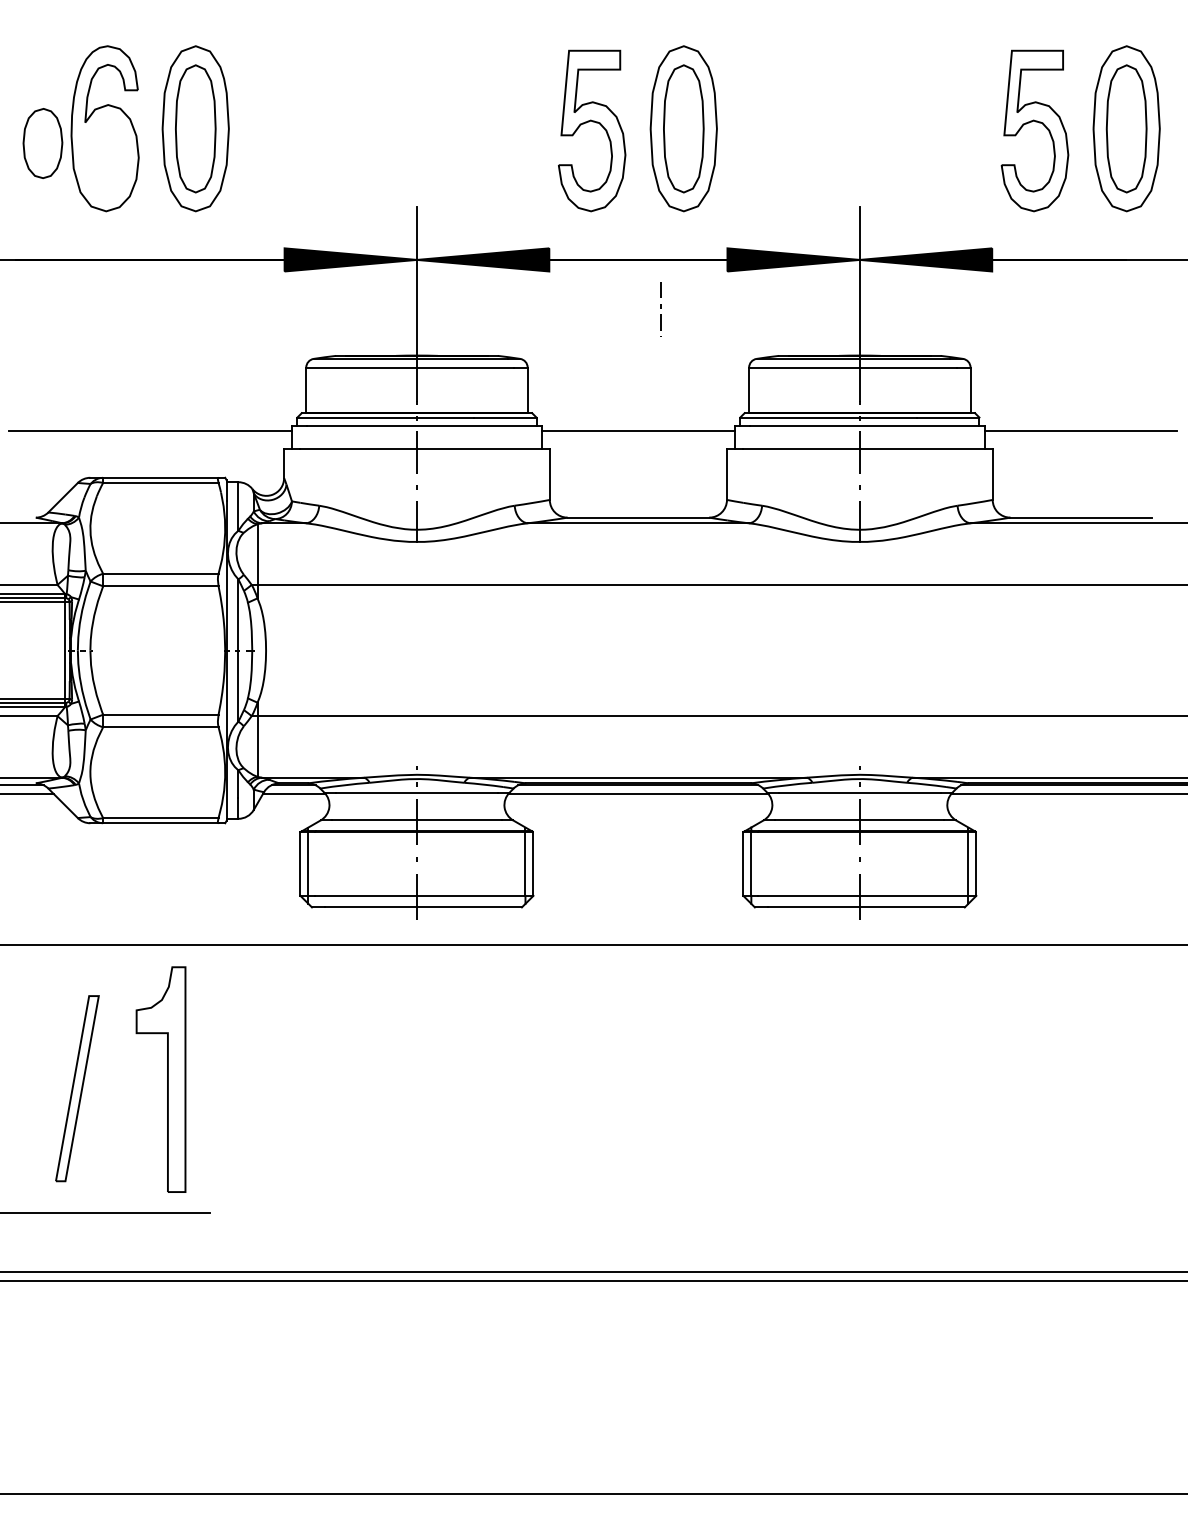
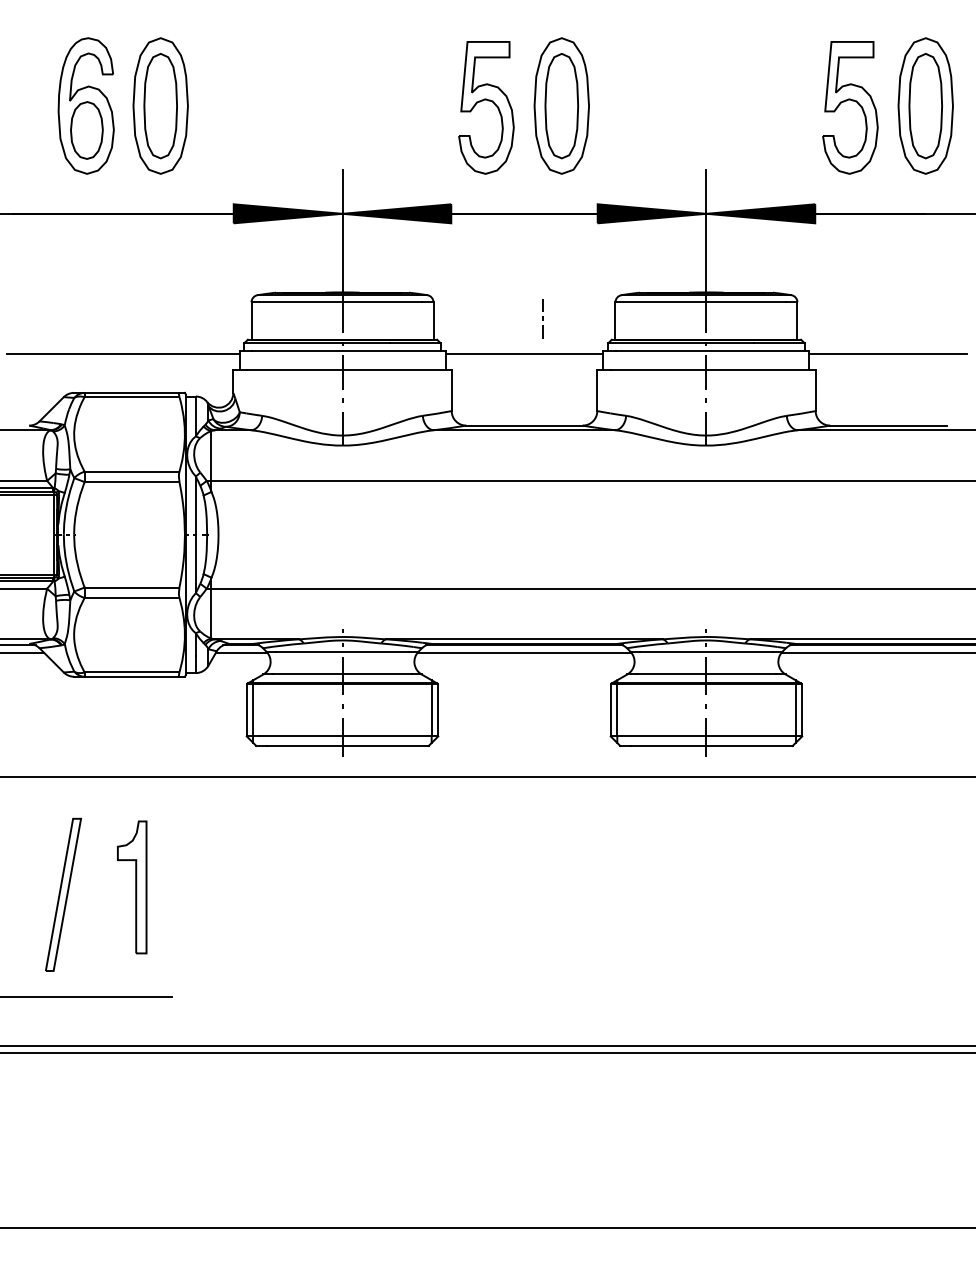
part: (42, 143) -> (86, 130), moved
line: (660, 308) -> (542, 320), moved
part: (160, 1079) -> (131, 887), size x0.71

